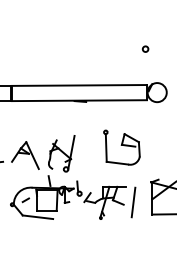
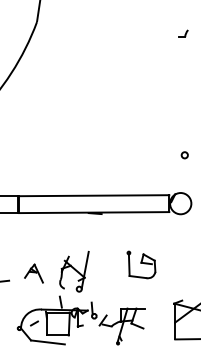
circle: (145, 49) -> (184, 155), moved
part: (121, 147) -> (141, 264), size x0.7
part: (24, 155) -> (33, 273), size x0.6
line: (133, 202) -> (154, 325), removed

